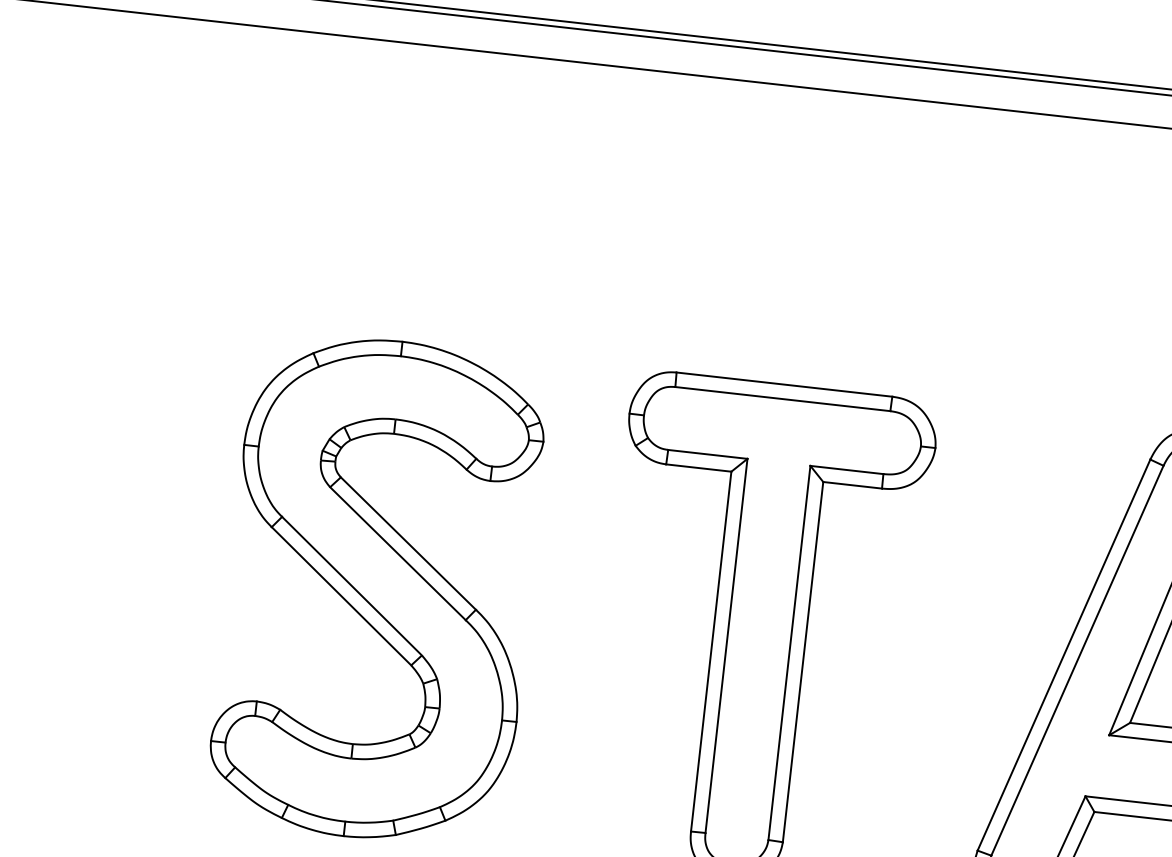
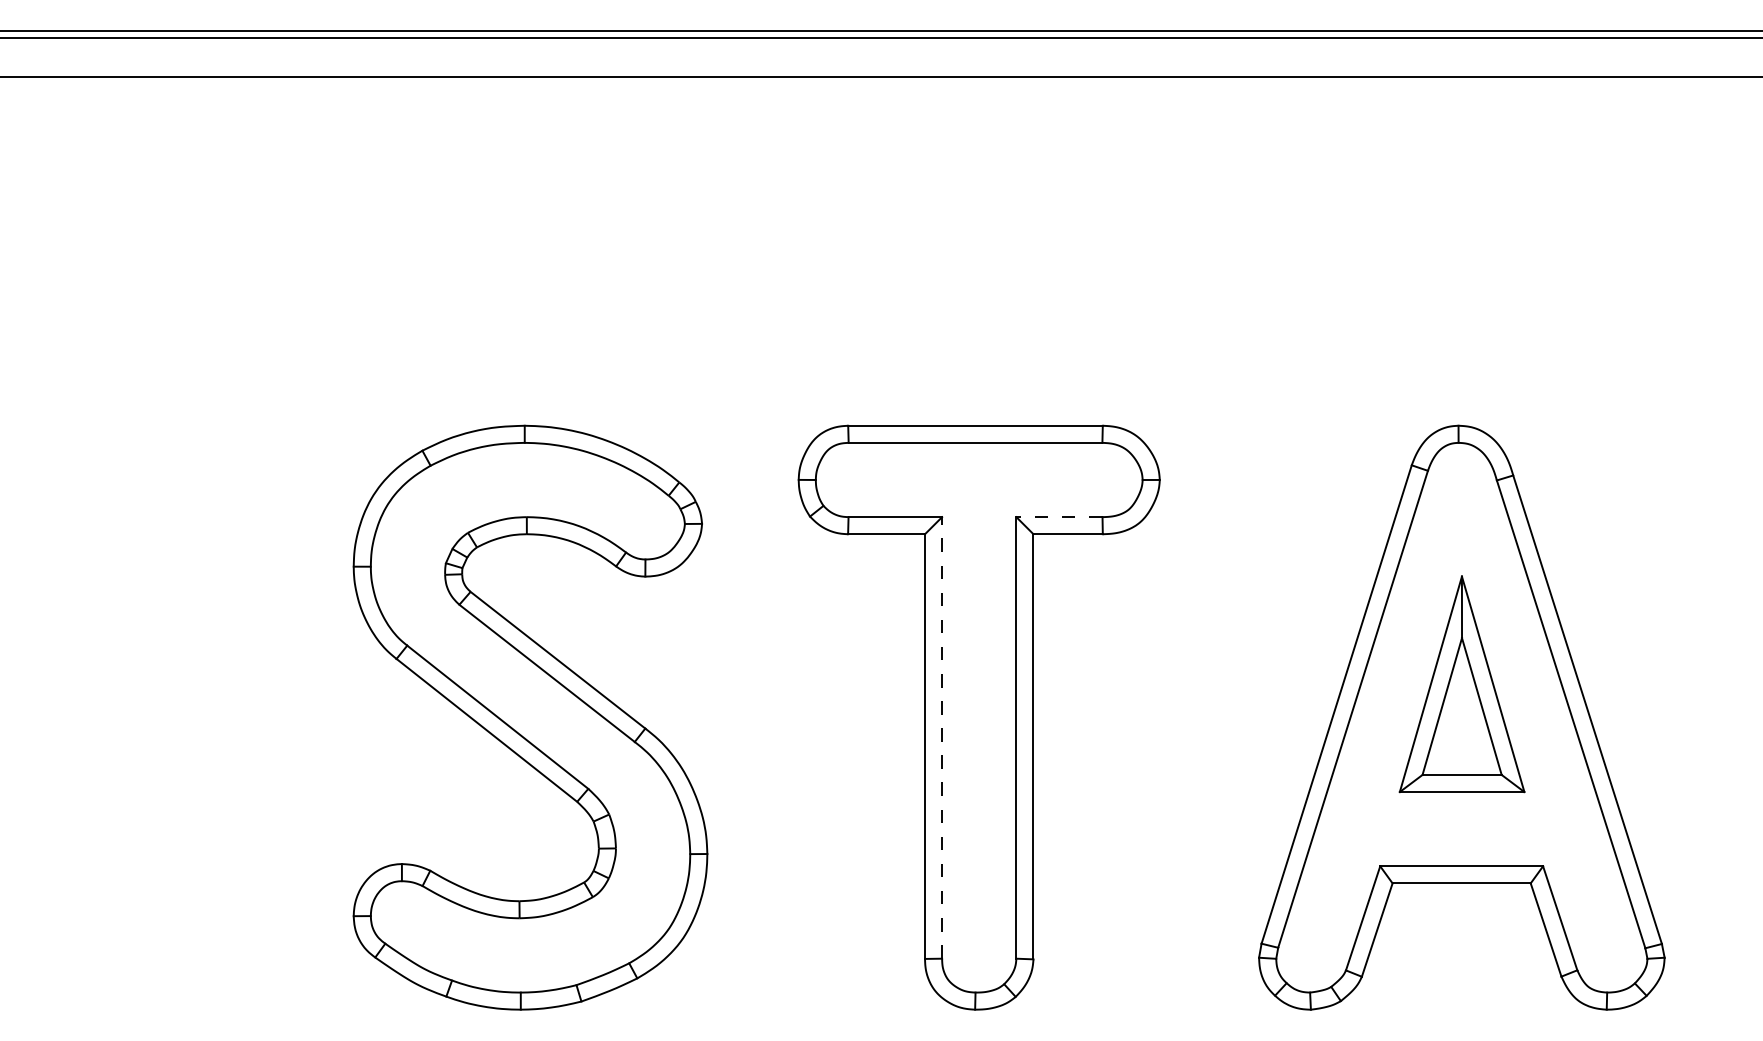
line: (846, 470) -> (1058, 517), solid -> dashed
line: (726, 645) -> (942, 737), solid -> dashed

